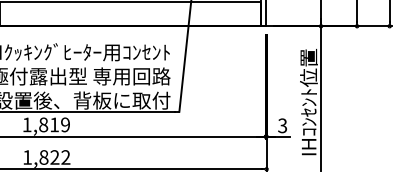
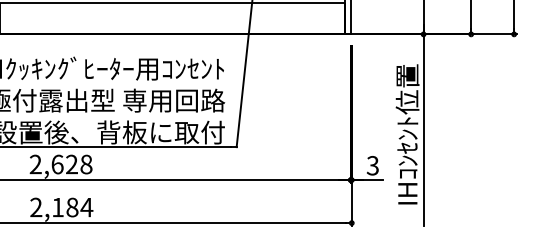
text: (45, 124) -> (60, 164), 1,819 -> 2,628
text: (46, 157) -> (61, 207), 1,822 -> 2,184

